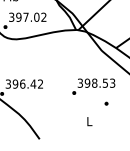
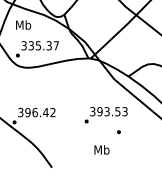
text: (31, 17) -> (43, 45), 397.02 -> 335.37
text: (94, 83) -> (106, 111), 398.53 -> 393.53
text: (89, 121) -> (101, 149), L -> Mb

